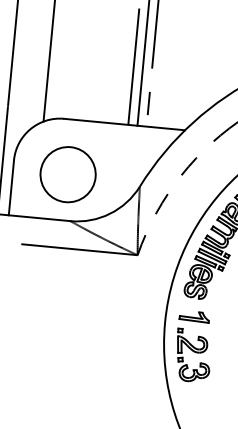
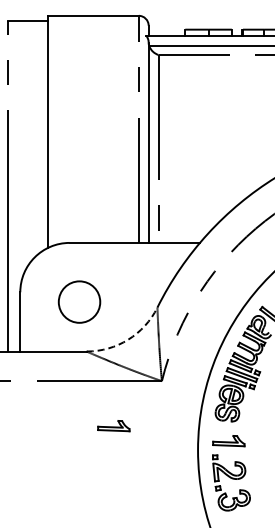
circle: (68, 174) -> (79, 301), size x0.7
arc: (110, 213) -> (128, 339), solid -> dashed
part: (88, 293) -> (113, 426), added

